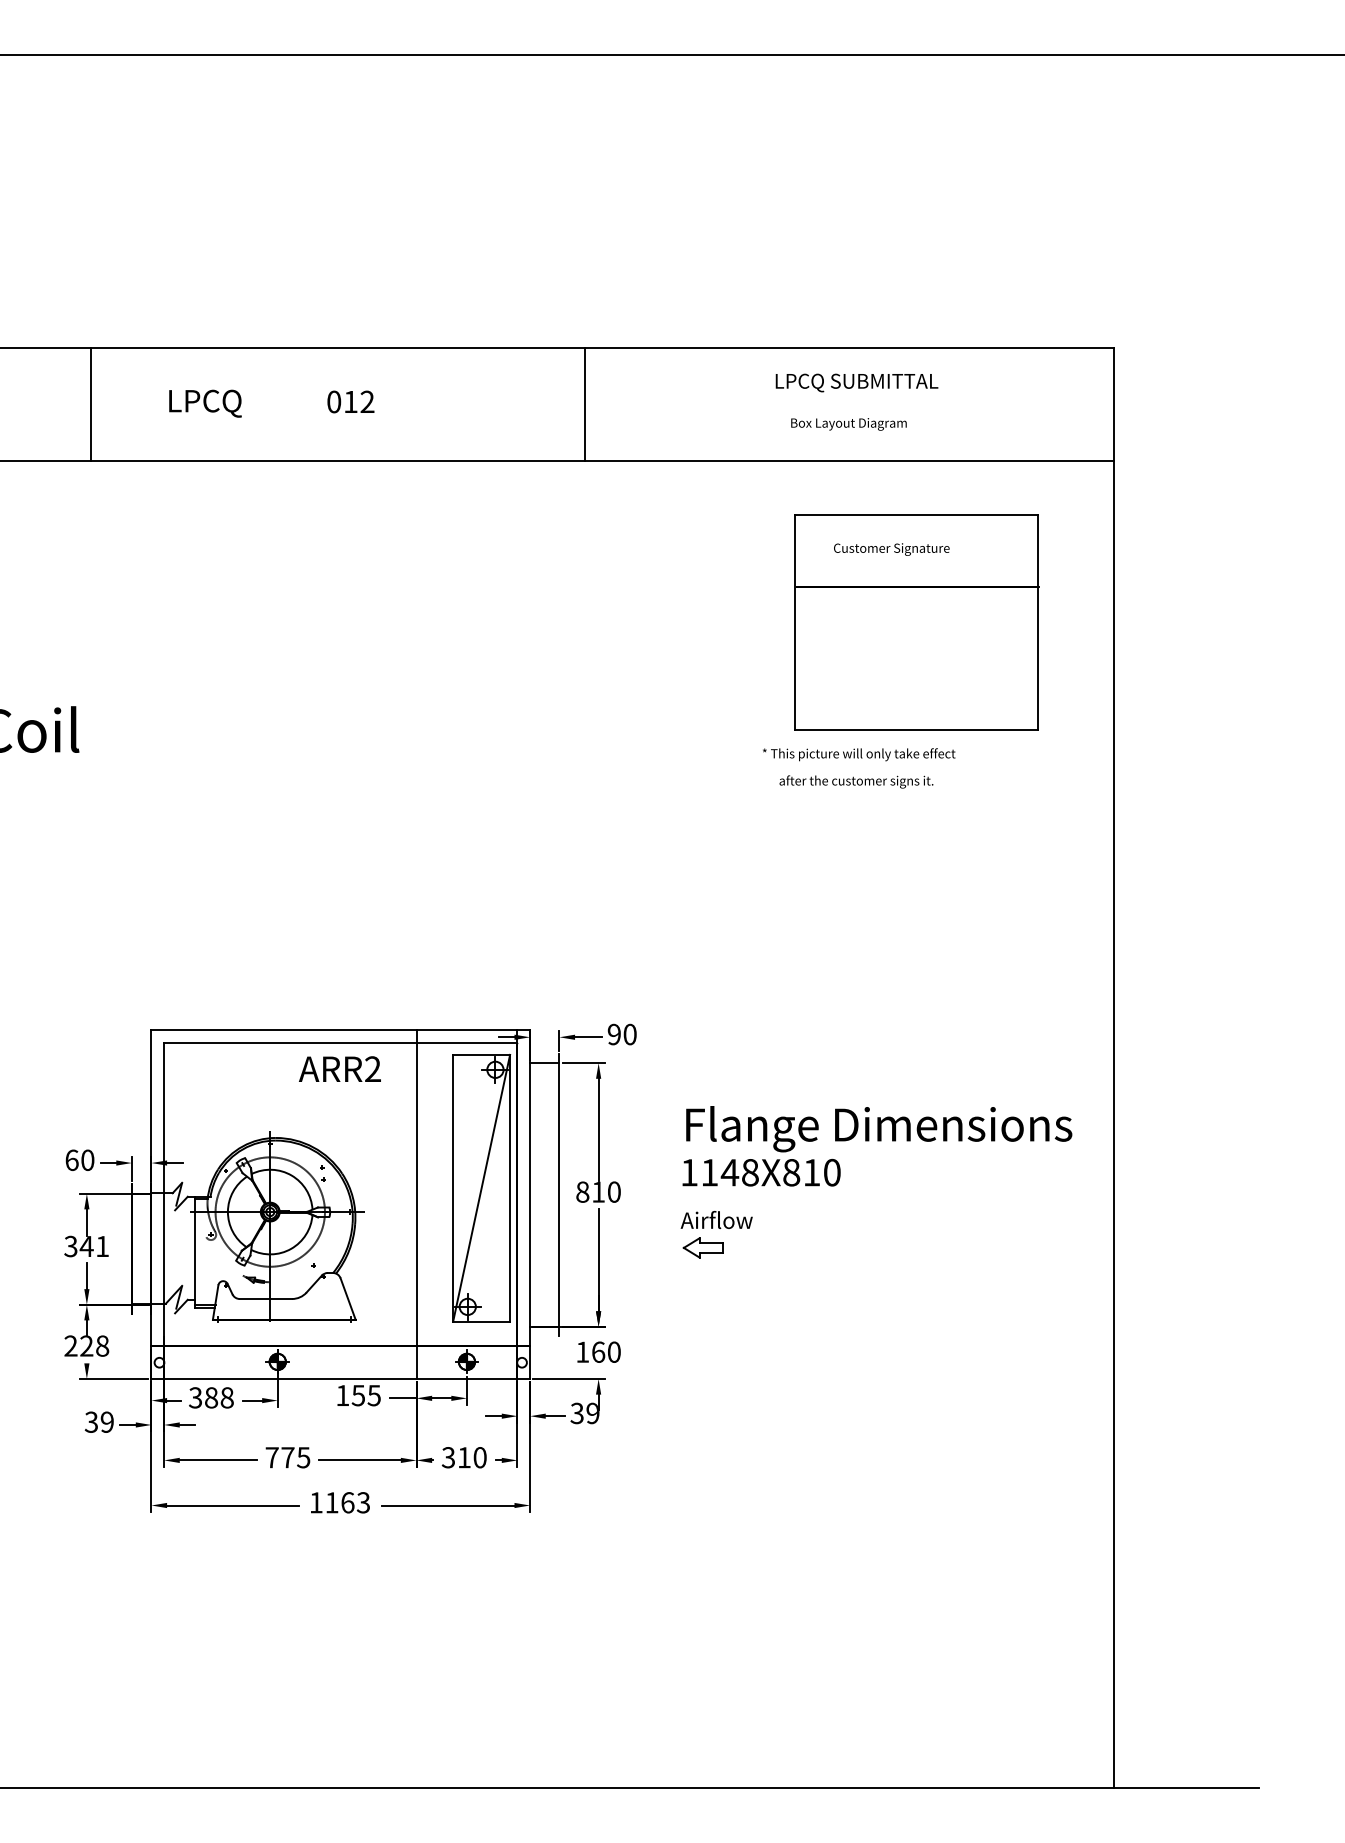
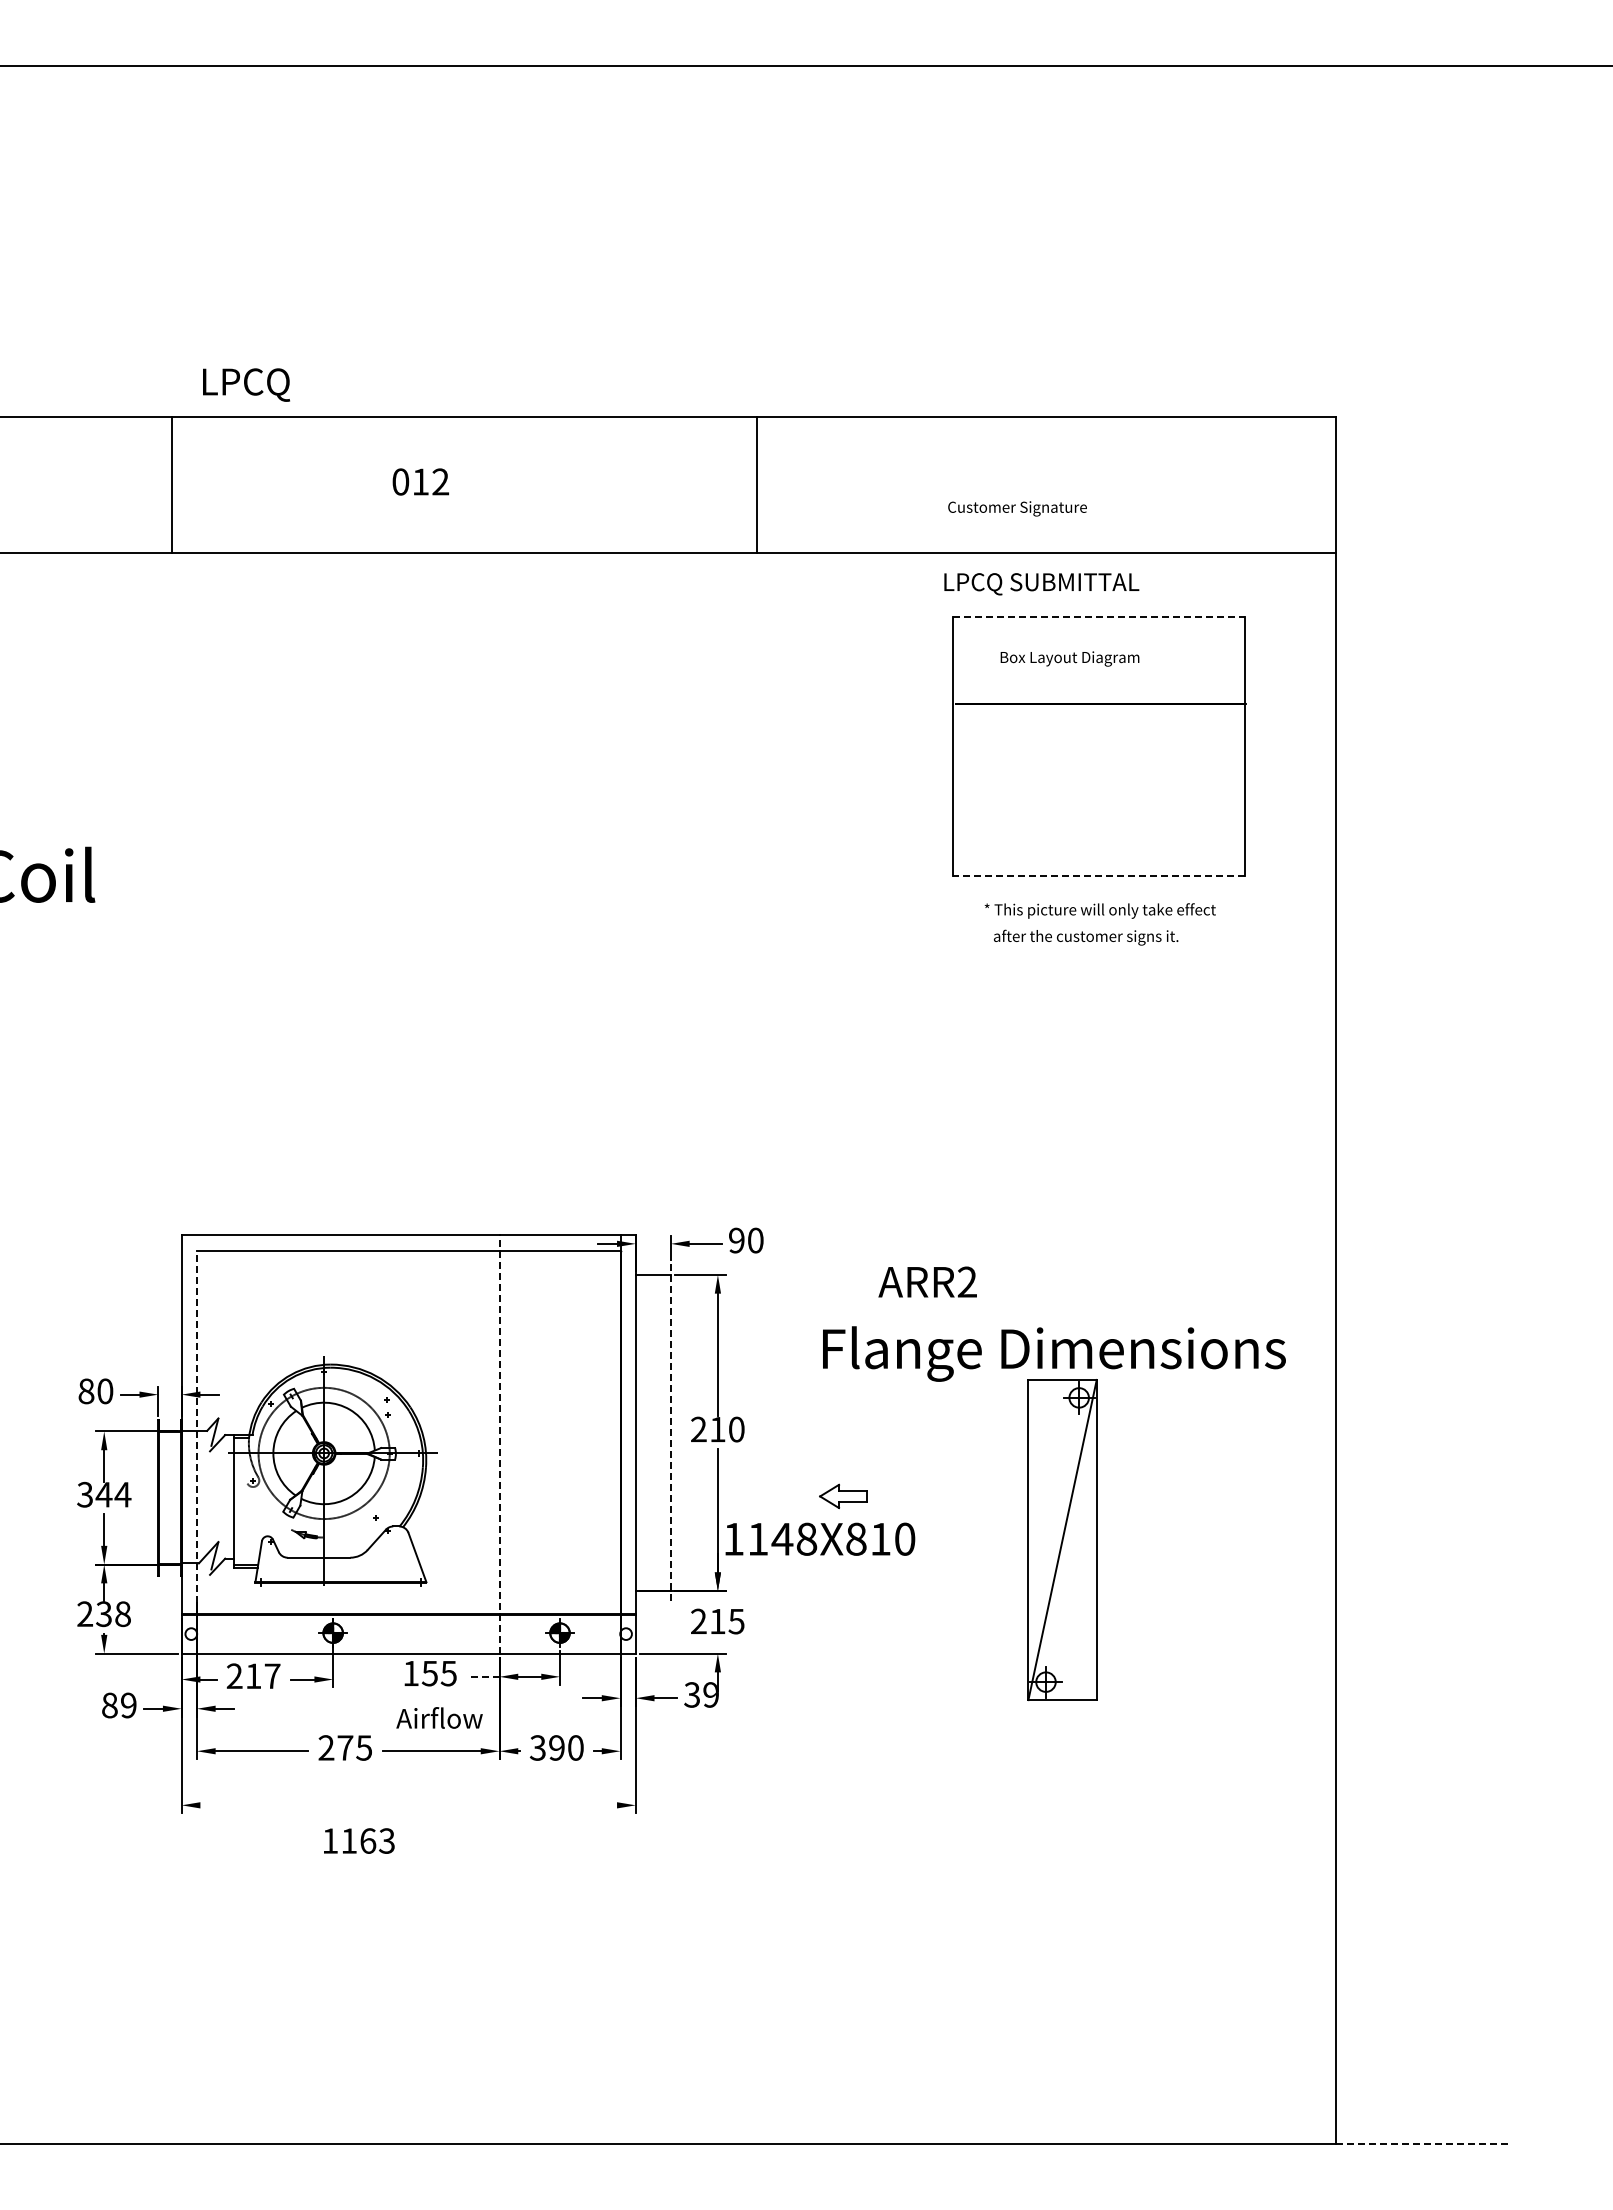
text: (856, 383) -> (1041, 584), moved
text: (205, 403) -> (246, 384), moved
line: (91, 404) -> (172, 484), moved
line: (584, 404) -> (757, 484), moved
text: (848, 424) -> (1017, 508), Box Layout Diagram -> Customer Signature
line: (916, 514) -> (1099, 617), solid -> dashed
text: (891, 549) -> (1069, 658), Customer Signature -> Box Layout Diagram
line: (915, 730) -> (1098, 875), solid -> dashed
text: (858, 754) -> (1099, 910), moved
text: (856, 781) -> (1086, 937), moved
text: (339, 1068) -> (927, 1281), moved
text: (72, 1160) -> (86, 1391), 60 -> 80
text: (761, 1172) -> (820, 1538), moved
part: (481, 1187) -> (1062, 1539), moved
text: (582, 1192) -> (698, 1429), 810 -> 210
line: (163, 1194) -> (196, 1432), solid -> dashed
line: (559, 1195) -> (670, 1433), solid -> dashed
line: (416, 1204) -> (499, 1444), solid -> dashed
text: (716, 1219) -> (439, 1717), moved
text: (102, 1246) -> (122, 1494), 341 -> 344
text: (86, 1346) -> (103, 1614), 228 -> 238
text: (598, 1352) -> (717, 1621), 160 -> 215
text: (211, 1398) -> (253, 1676), 388 -> 217
line: (402, 1398) -> (482, 1676), solid -> dashed
text: (91, 1422) -> (109, 1705), 39 -> 89
text: (272, 1457) -> (326, 1747), 775 -> 275
text: (464, 1457) -> (556, 1747), 310 -> 390
text: (340, 1502) -> (359, 1840), moved
line: (233, 1505) -> (279, 1805), removed
line: (448, 1505) -> (537, 1805), removed
line: (1187, 1787) -> (1423, 2143), solid -> dashed

